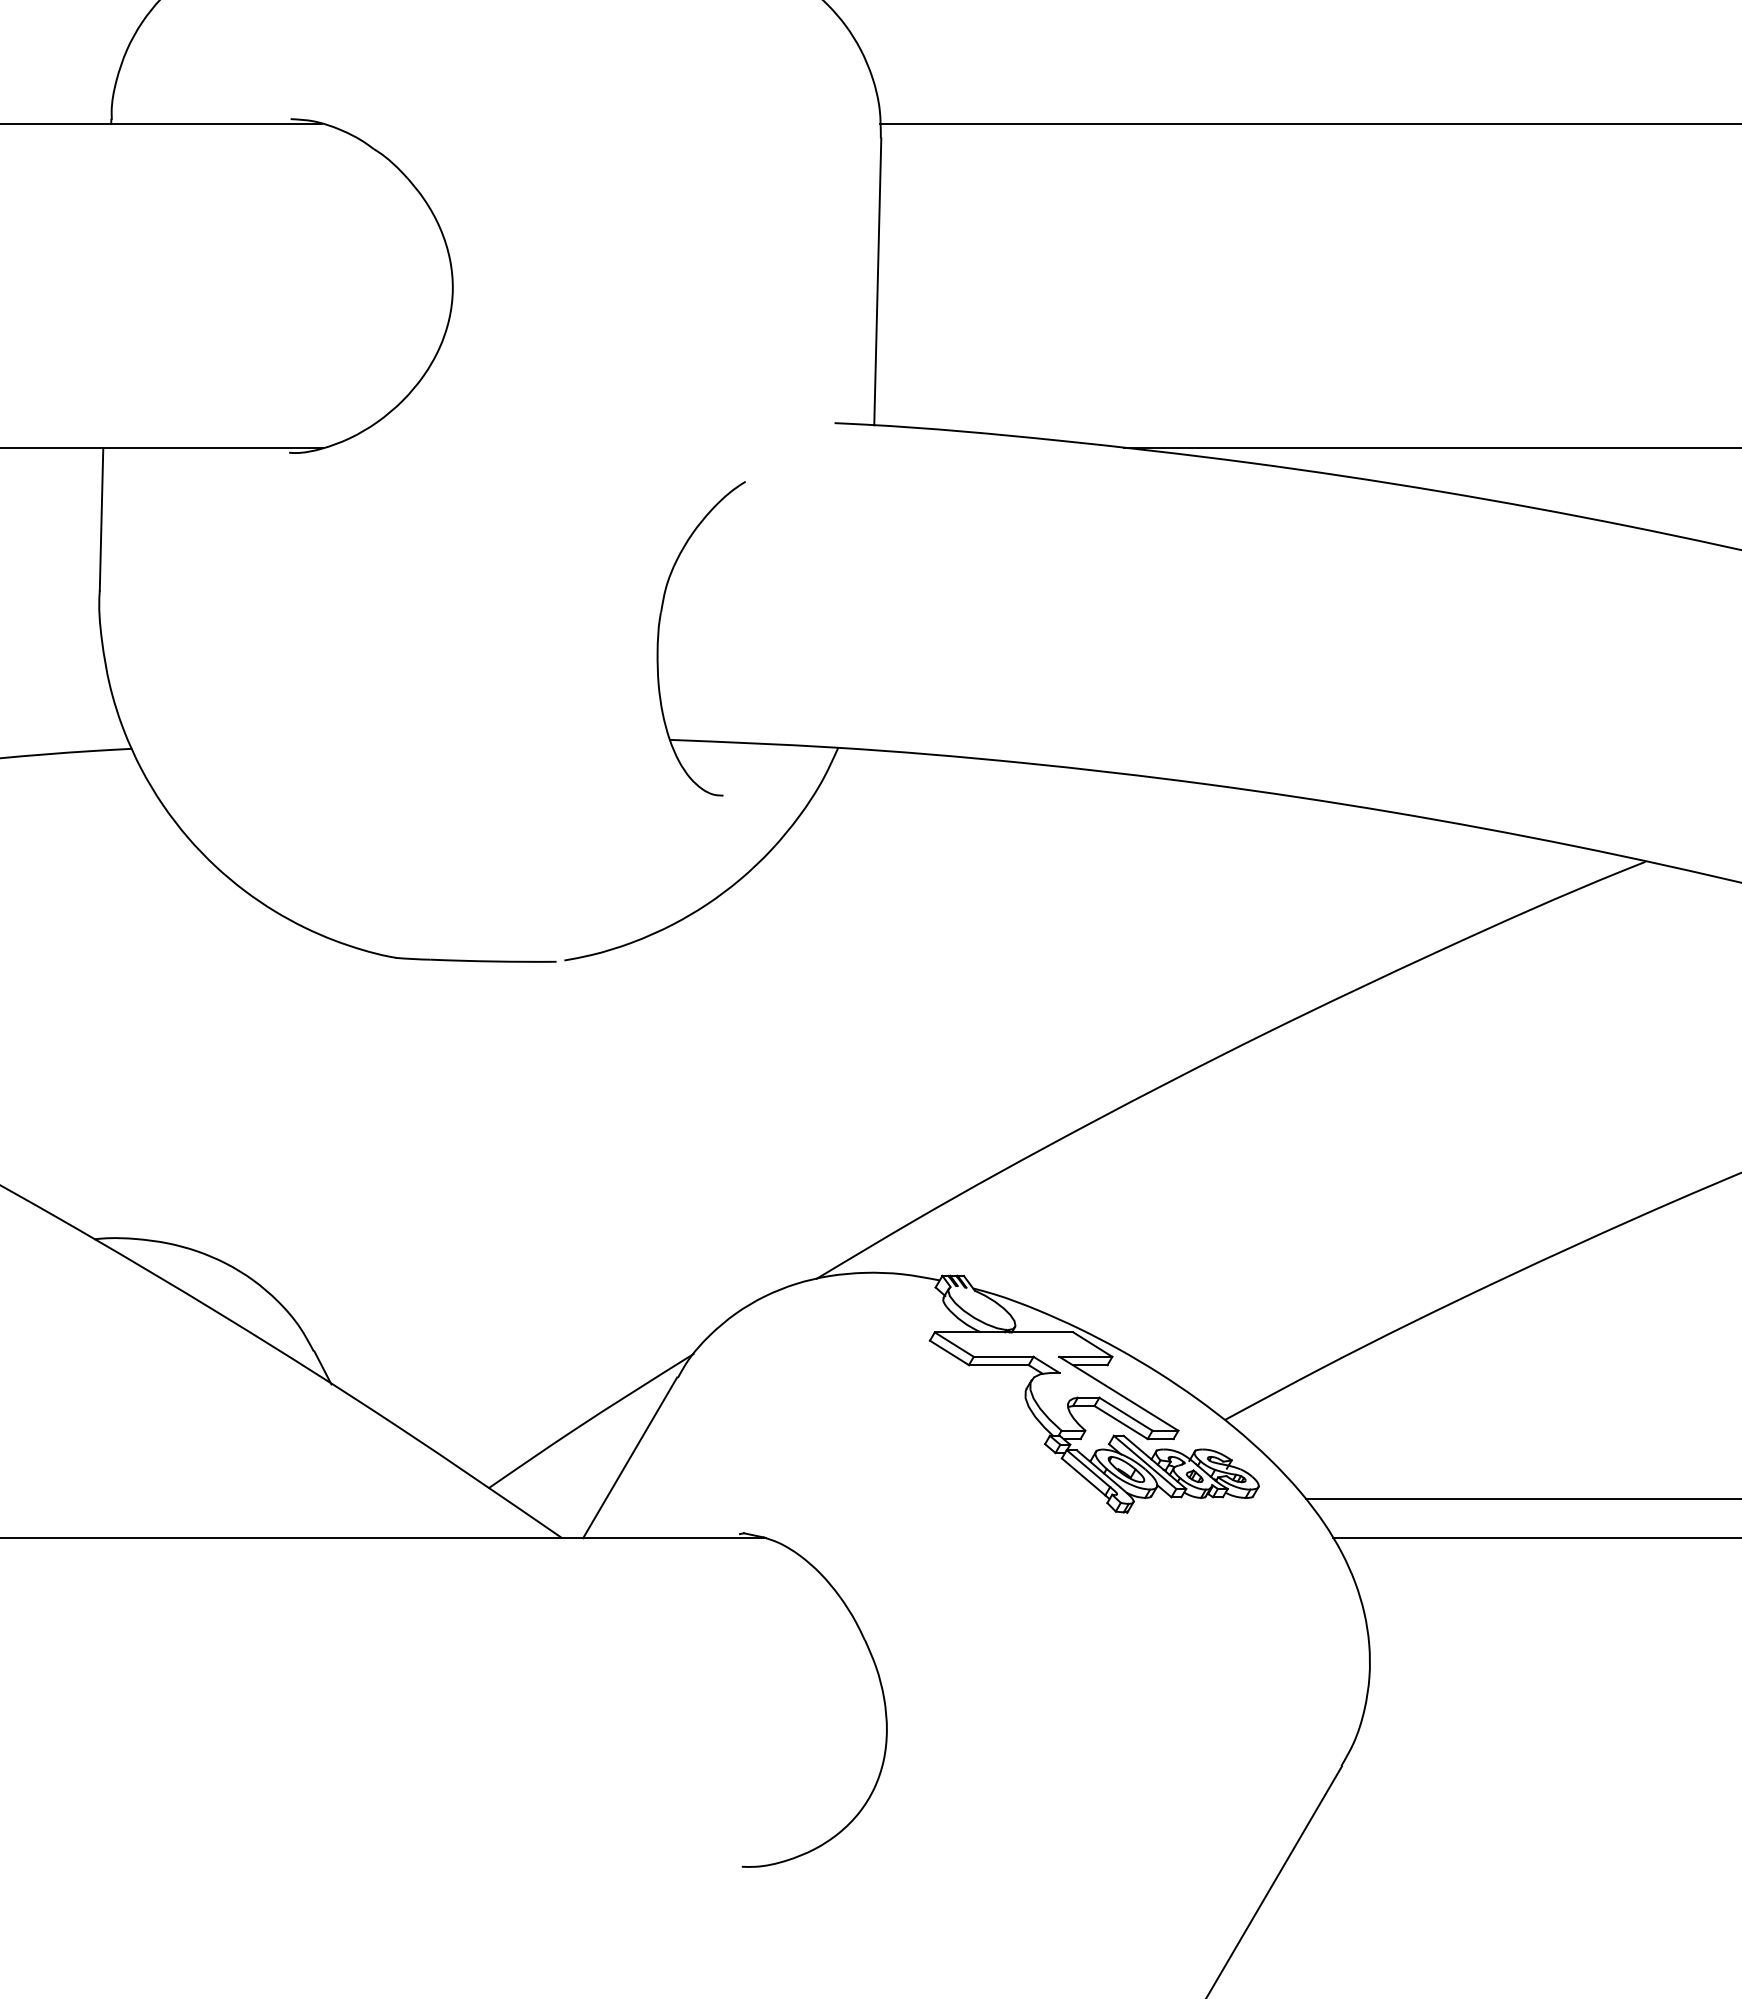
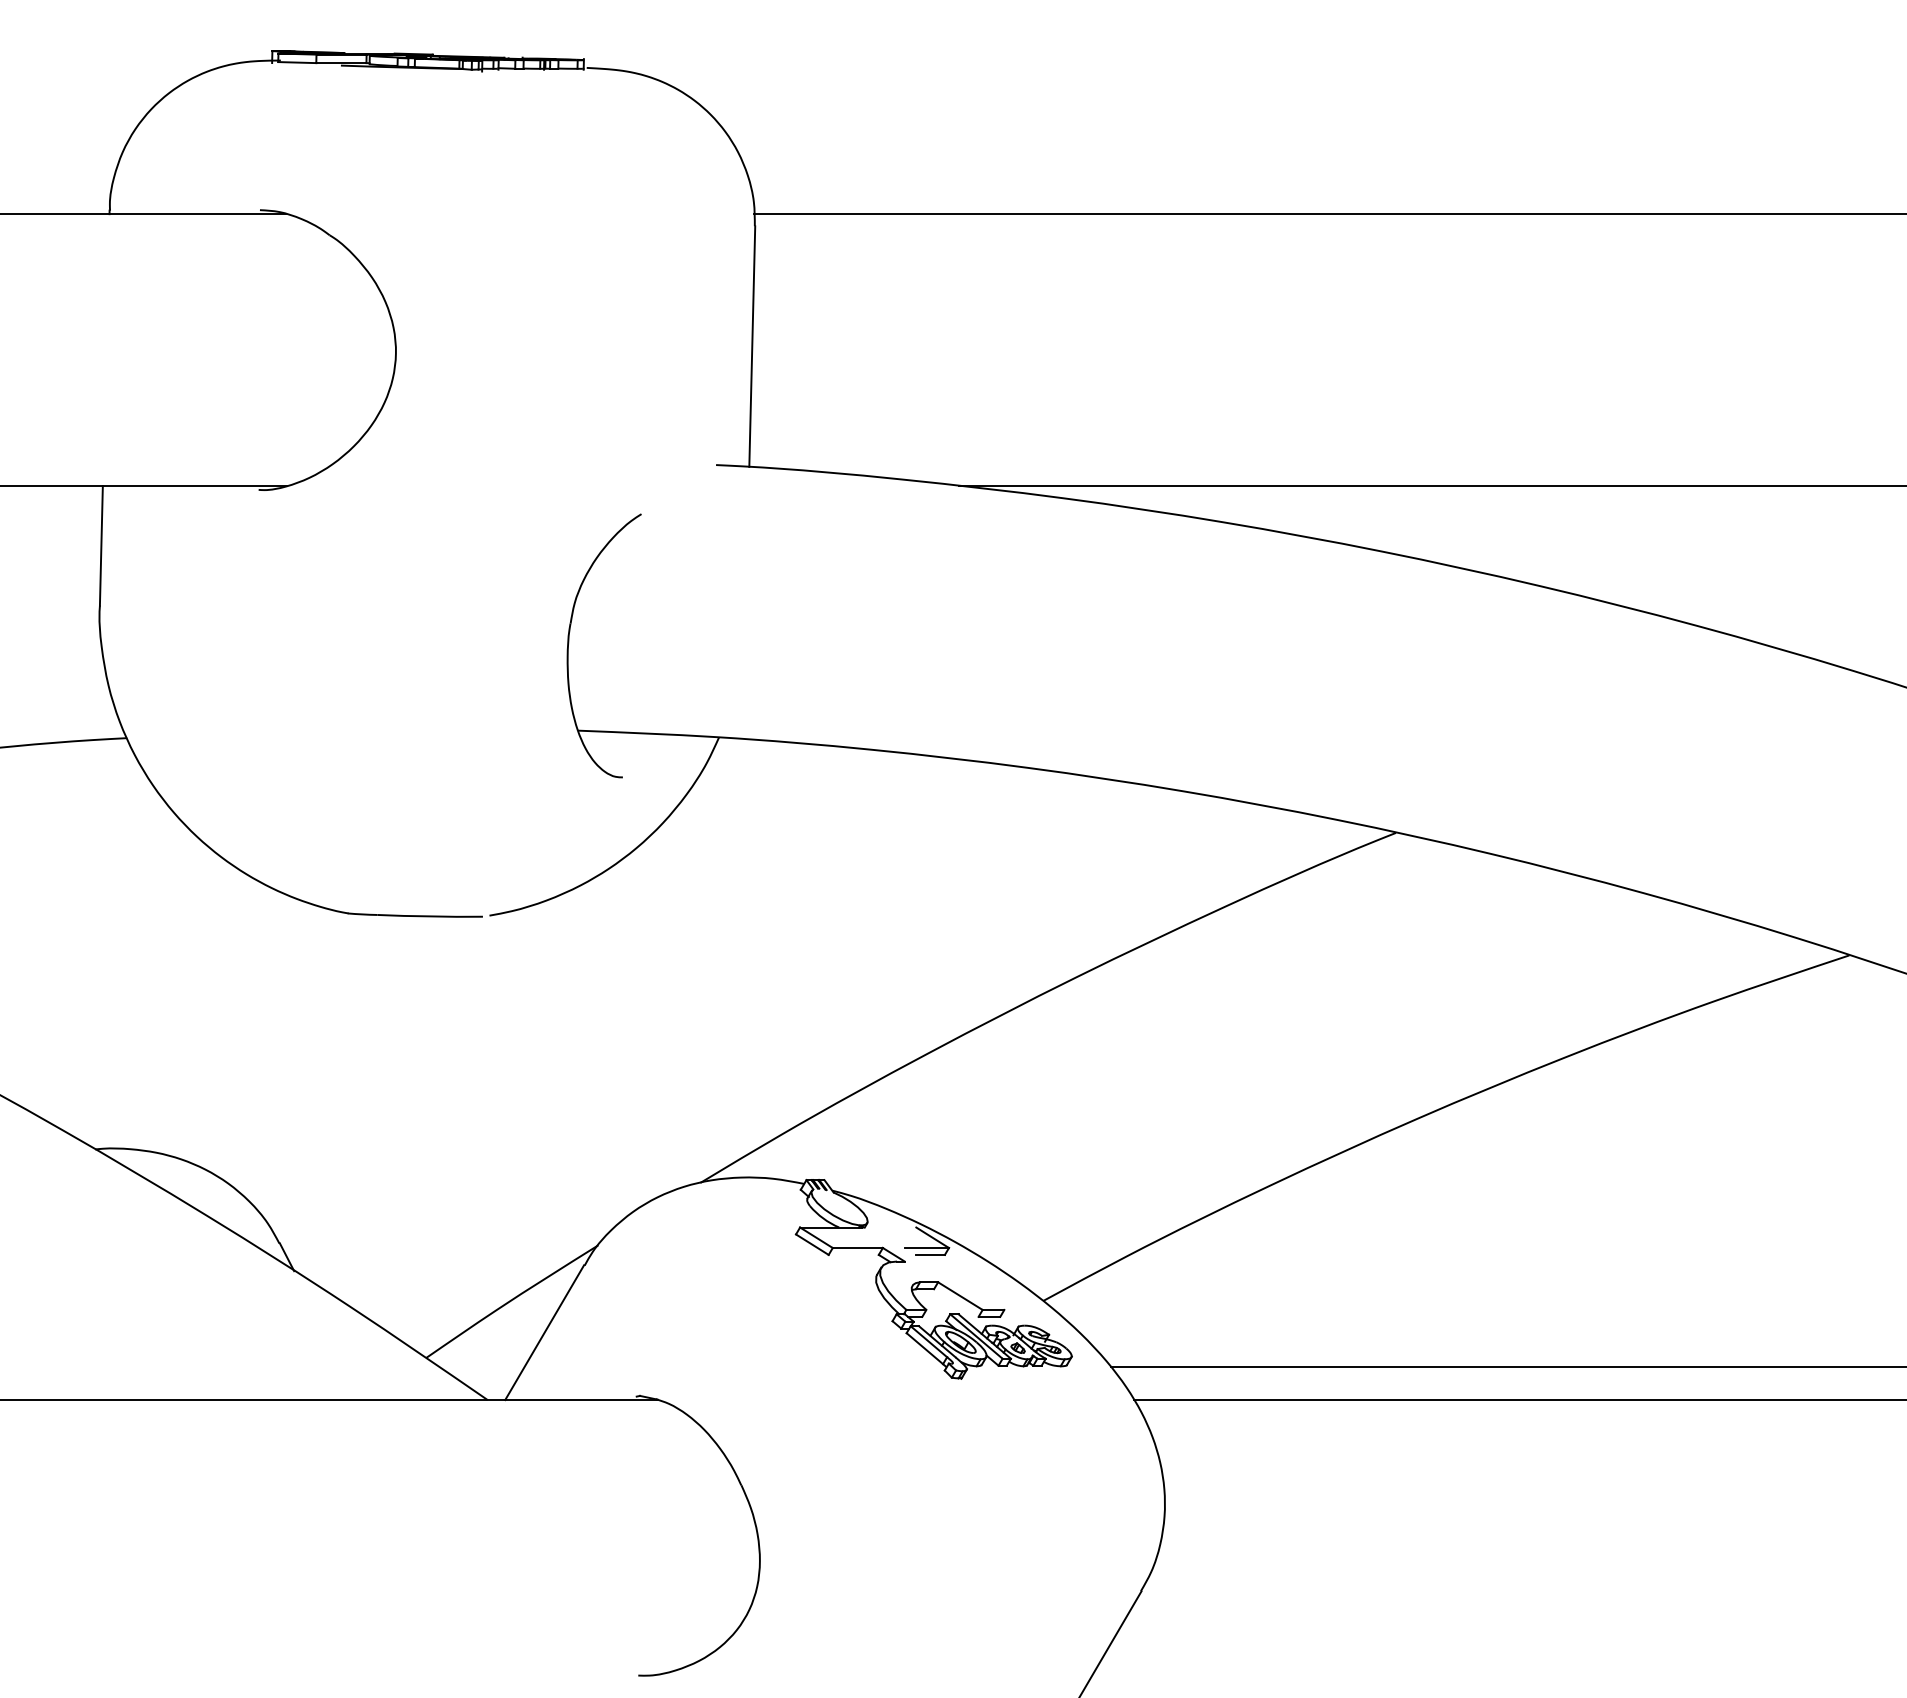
line: (1041, 1332) -> (889, 1227), removed
line: (998, 1364) -> (853, 1254), removed
line: (1118, 1393) -> (954, 1278), removed
line: (1121, 1421) -> (956, 1302), removed

